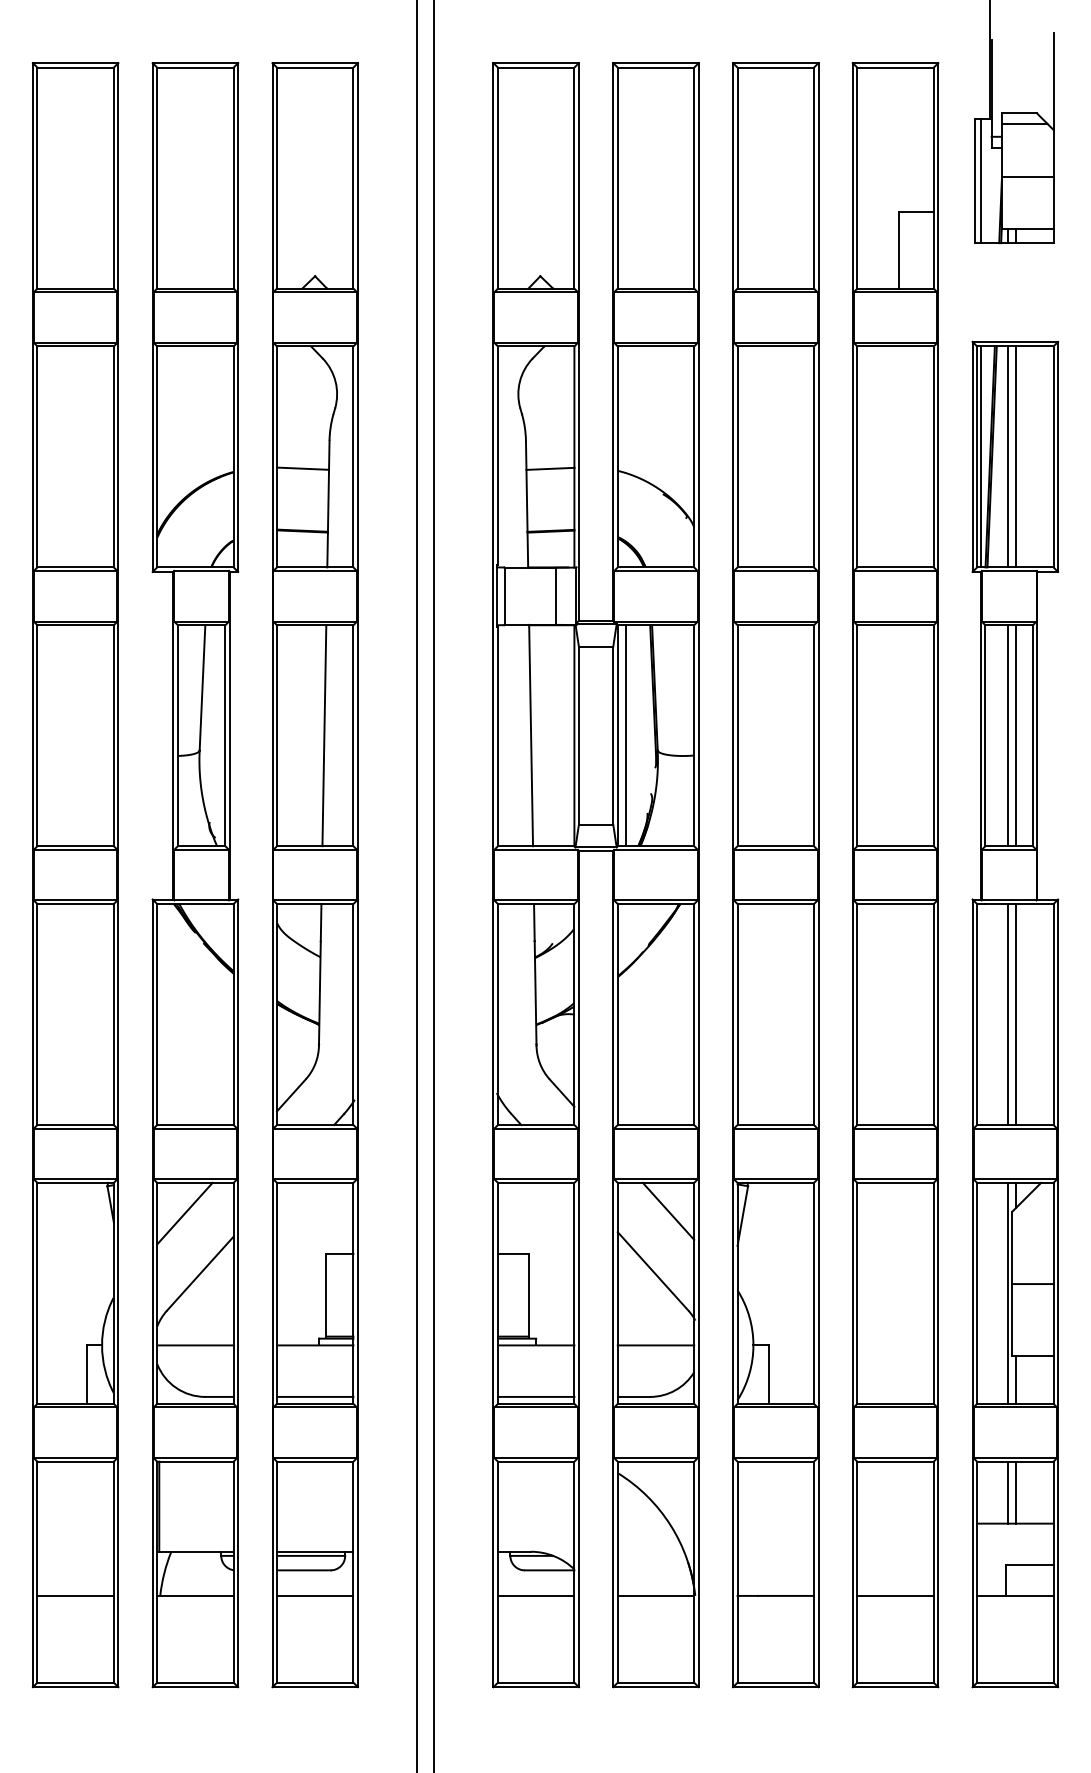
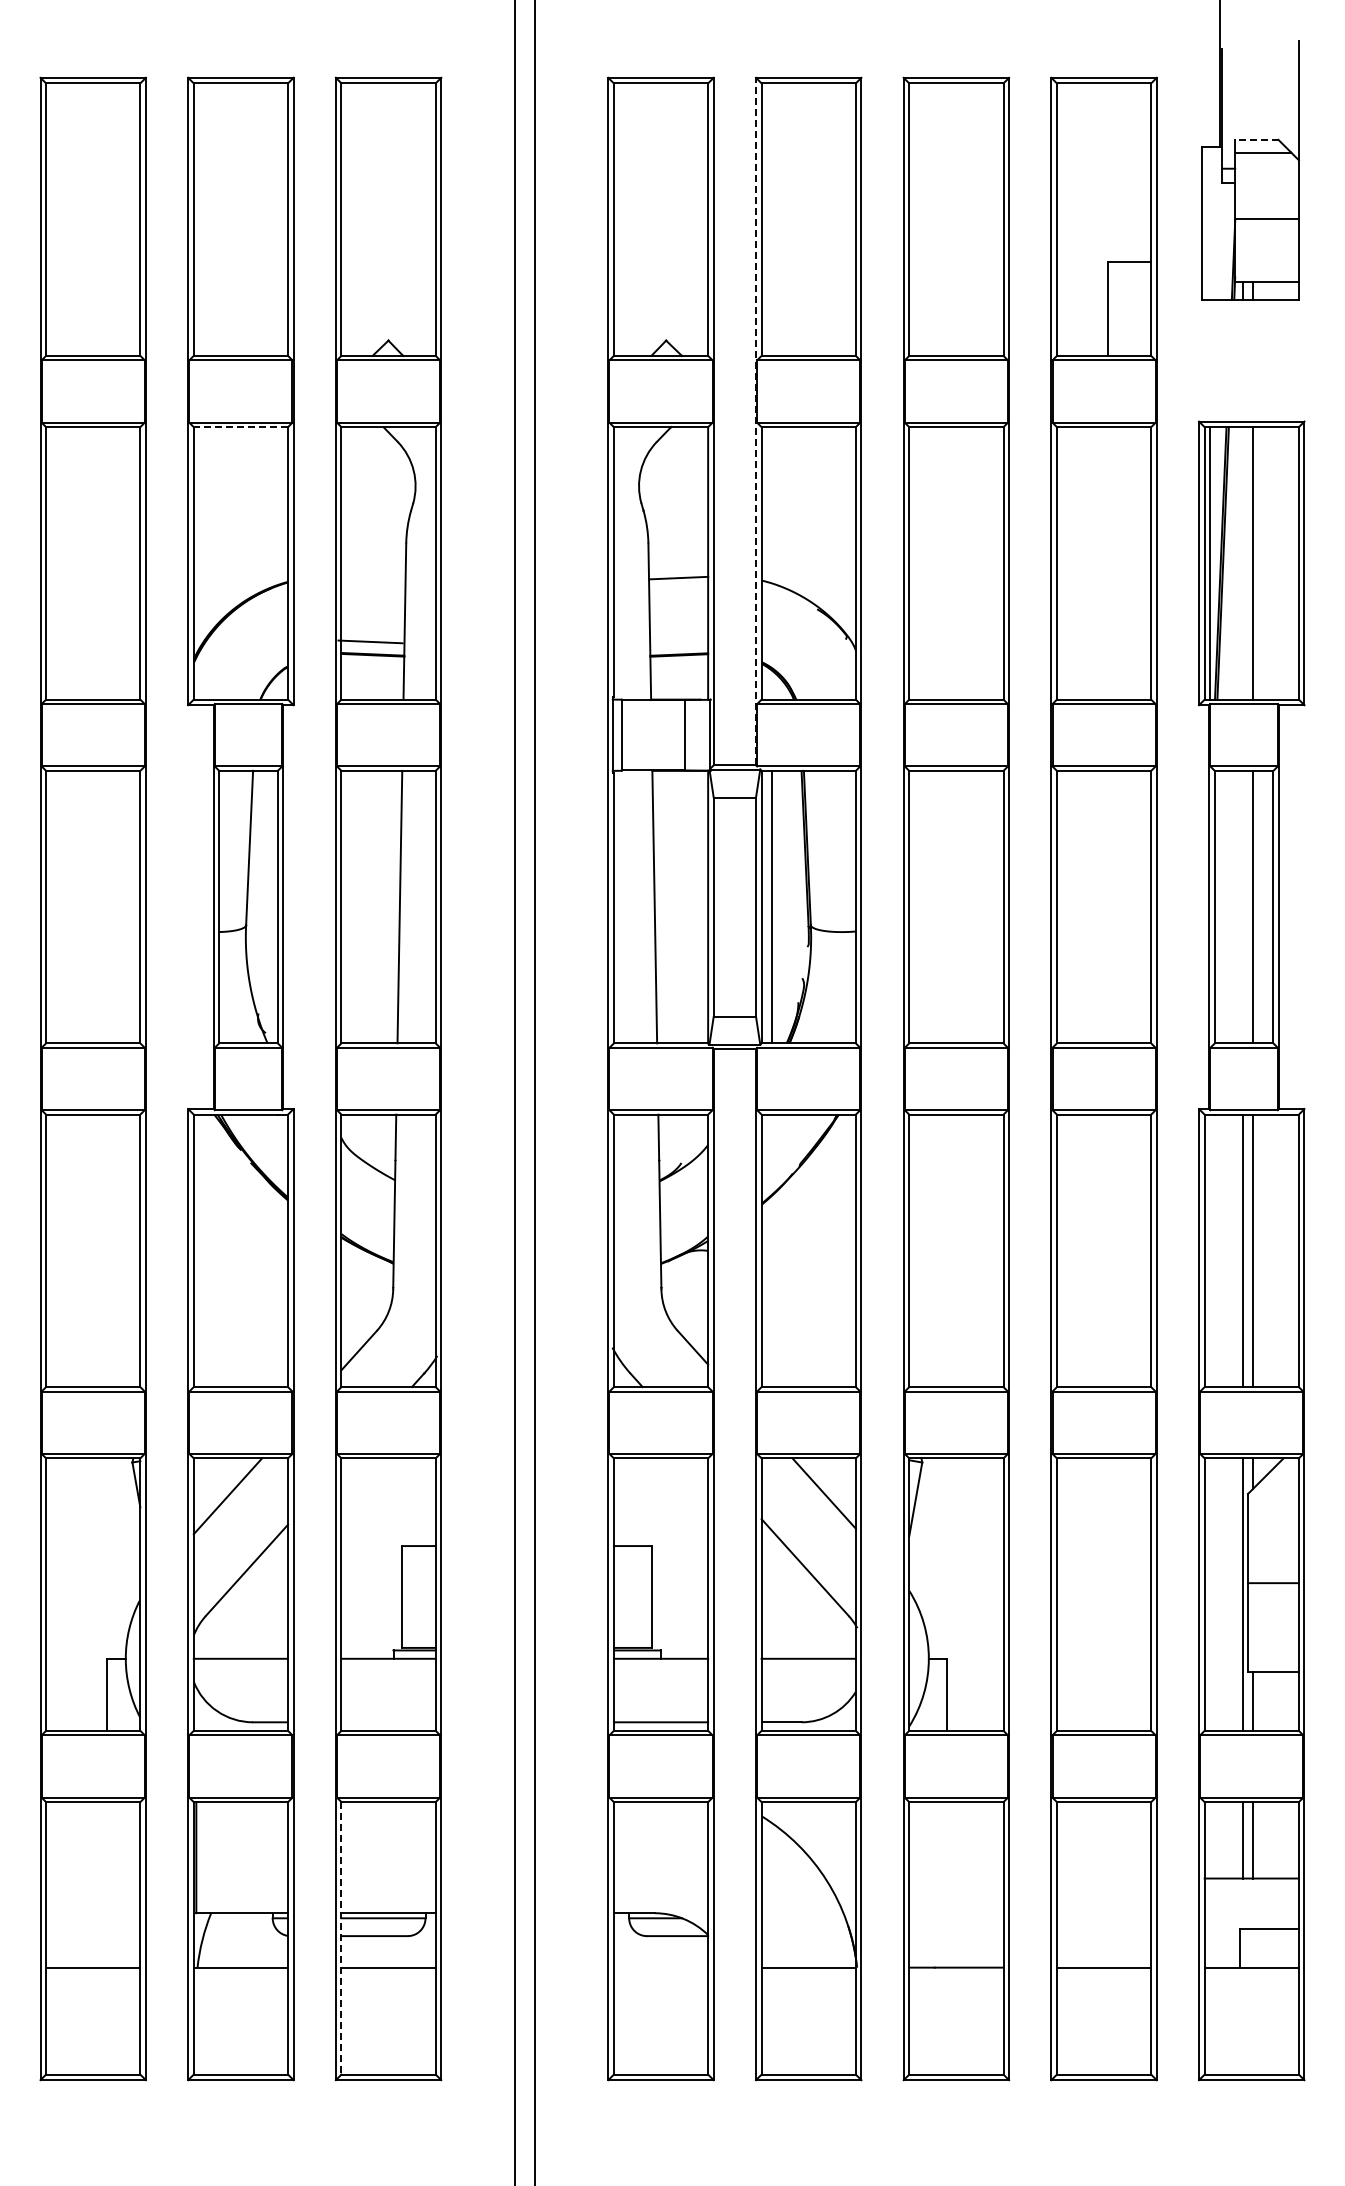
line: (1019, 113) -> (1256, 139), solid -> dashed
line: (981, 181) -> (1209, 223), removed
line: (613, 341) -> (756, 421), solid -> dashed
line: (195, 346) -> (240, 427), solid -> dashed
line: (1007, 457) -> (1242, 563), removed
line: (302, 468) -> (370, 641), moved
line: (1007, 735) -> (1242, 906), removed
line: (315, 1397) -> (388, 1722), removed
line: (277, 1572) -> (341, 1938), solid -> dashed
line: (535, 1595) -> (660, 1967), removed

